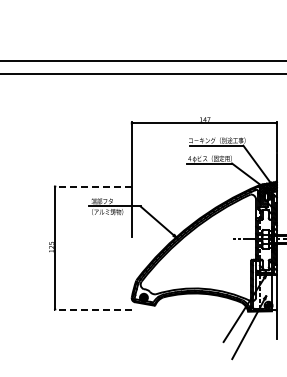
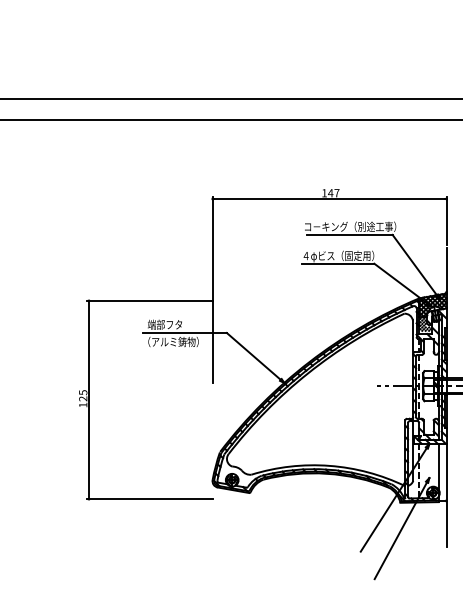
line: (92, 186) -> (149, 300), dashed -> solid
line: (92, 309) -> (149, 499), dashed -> solid

